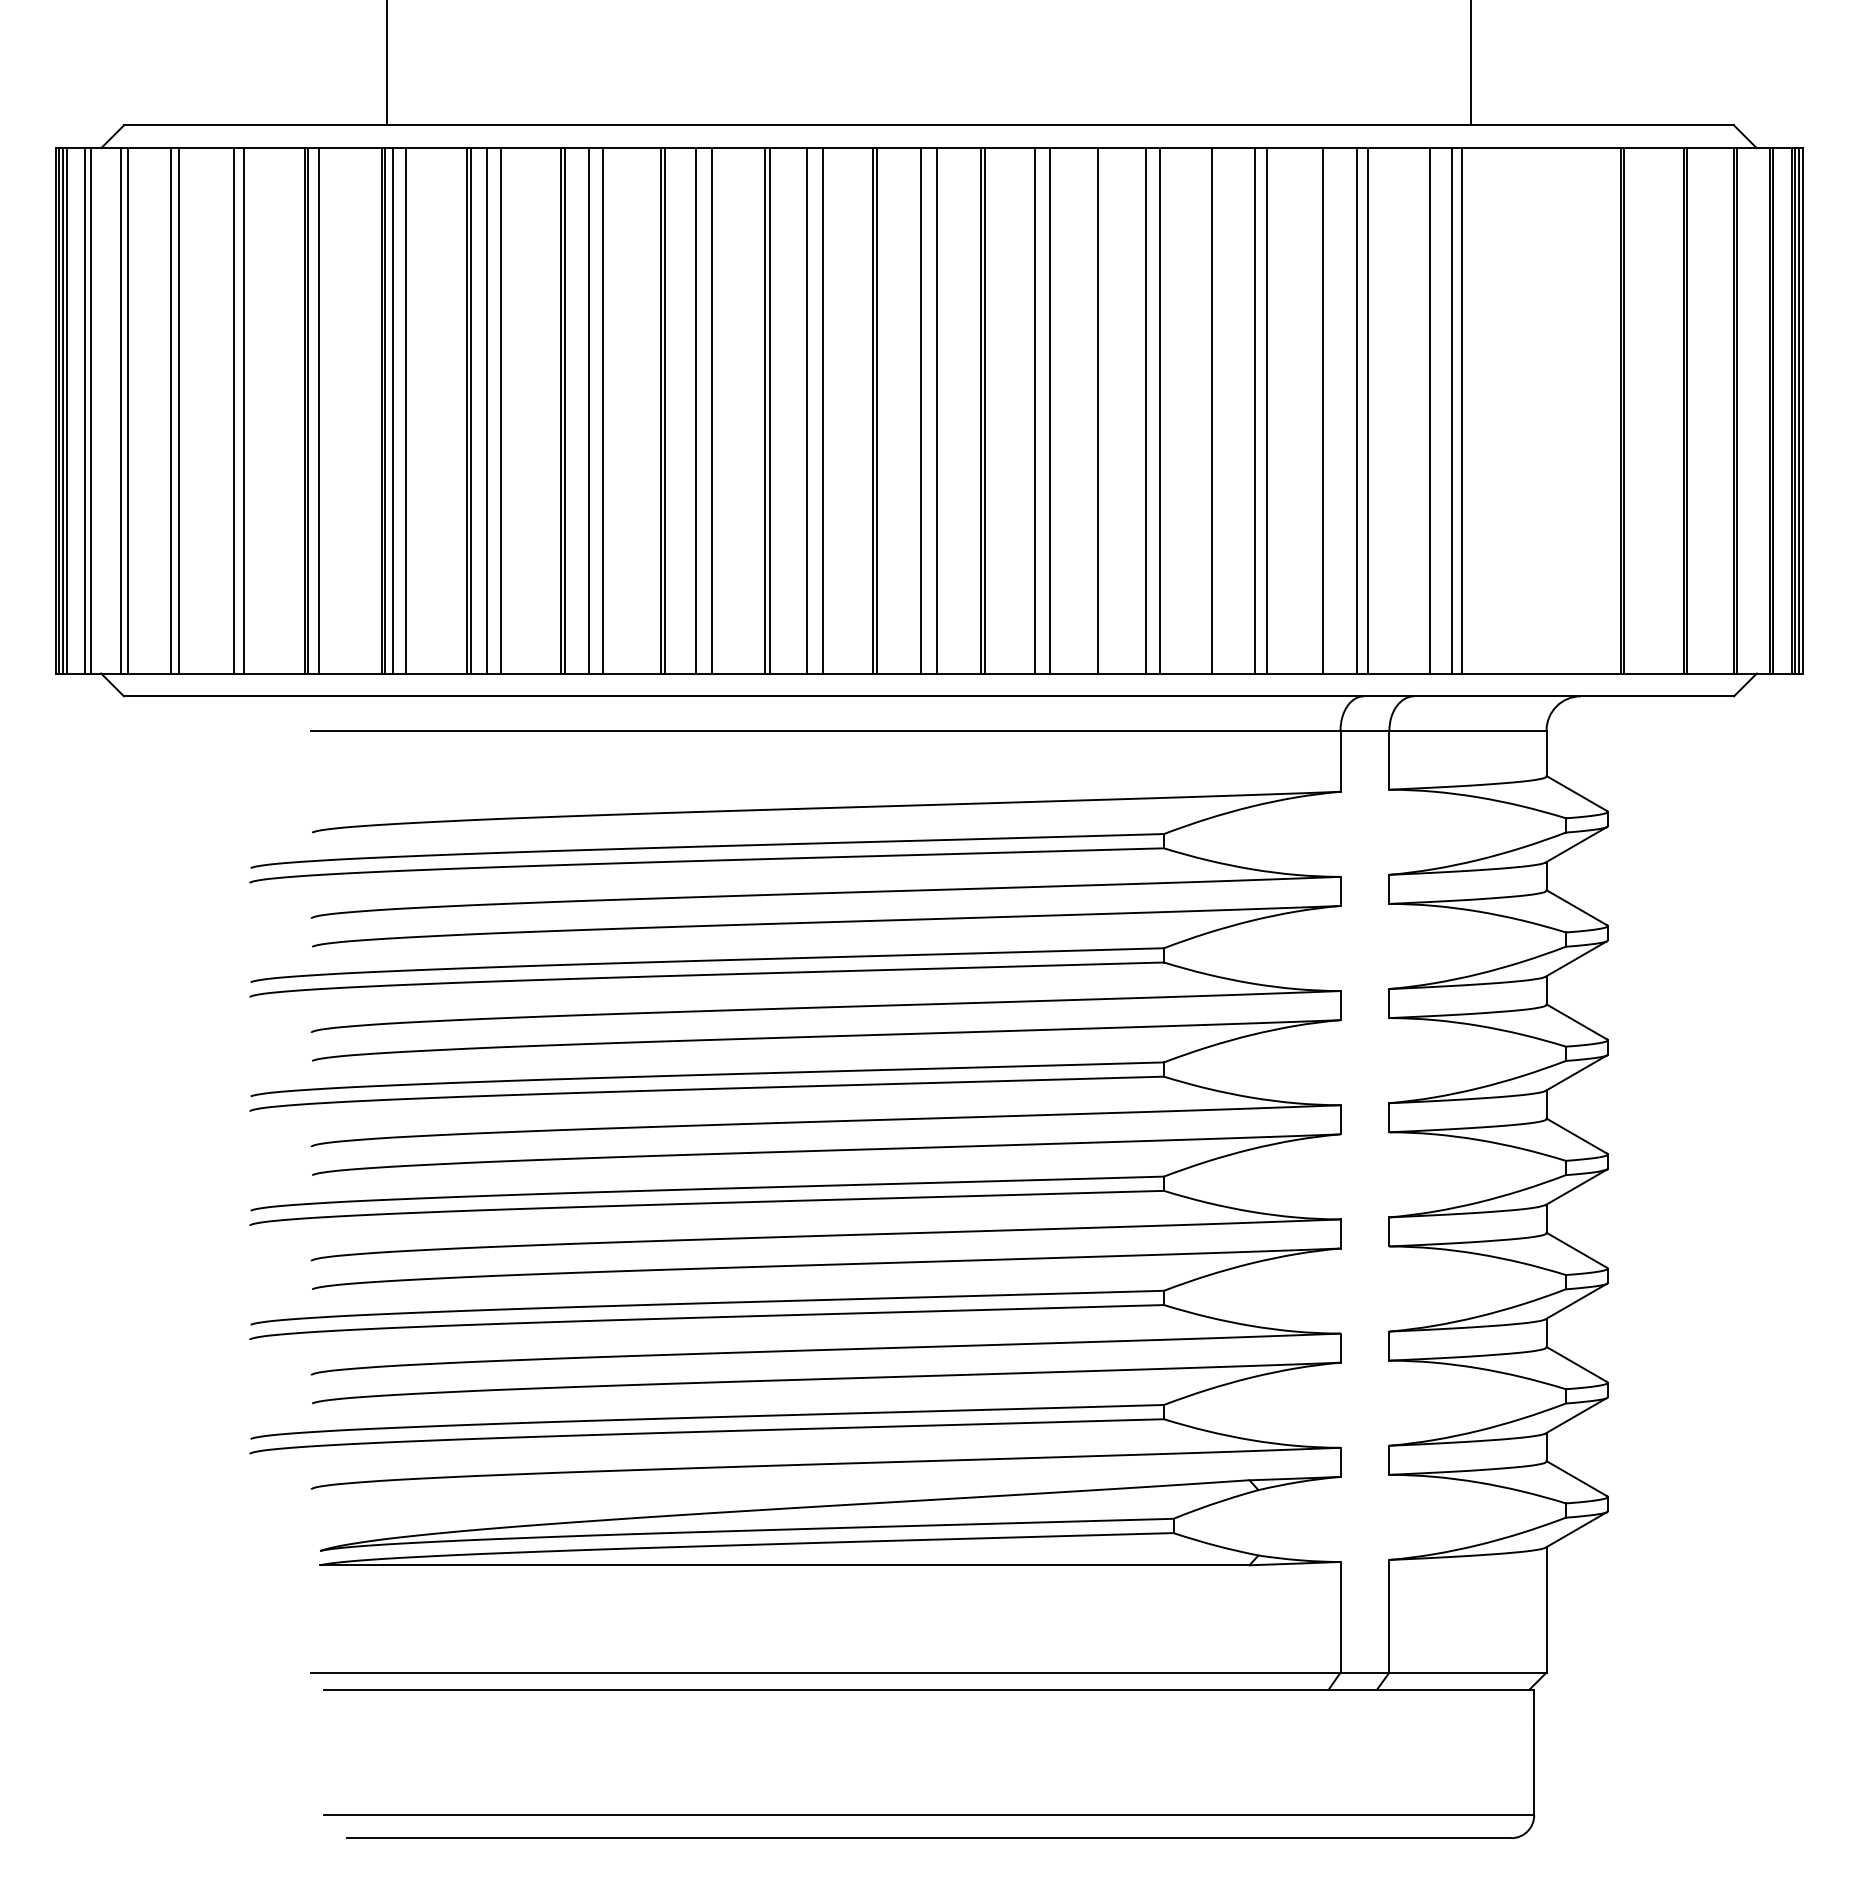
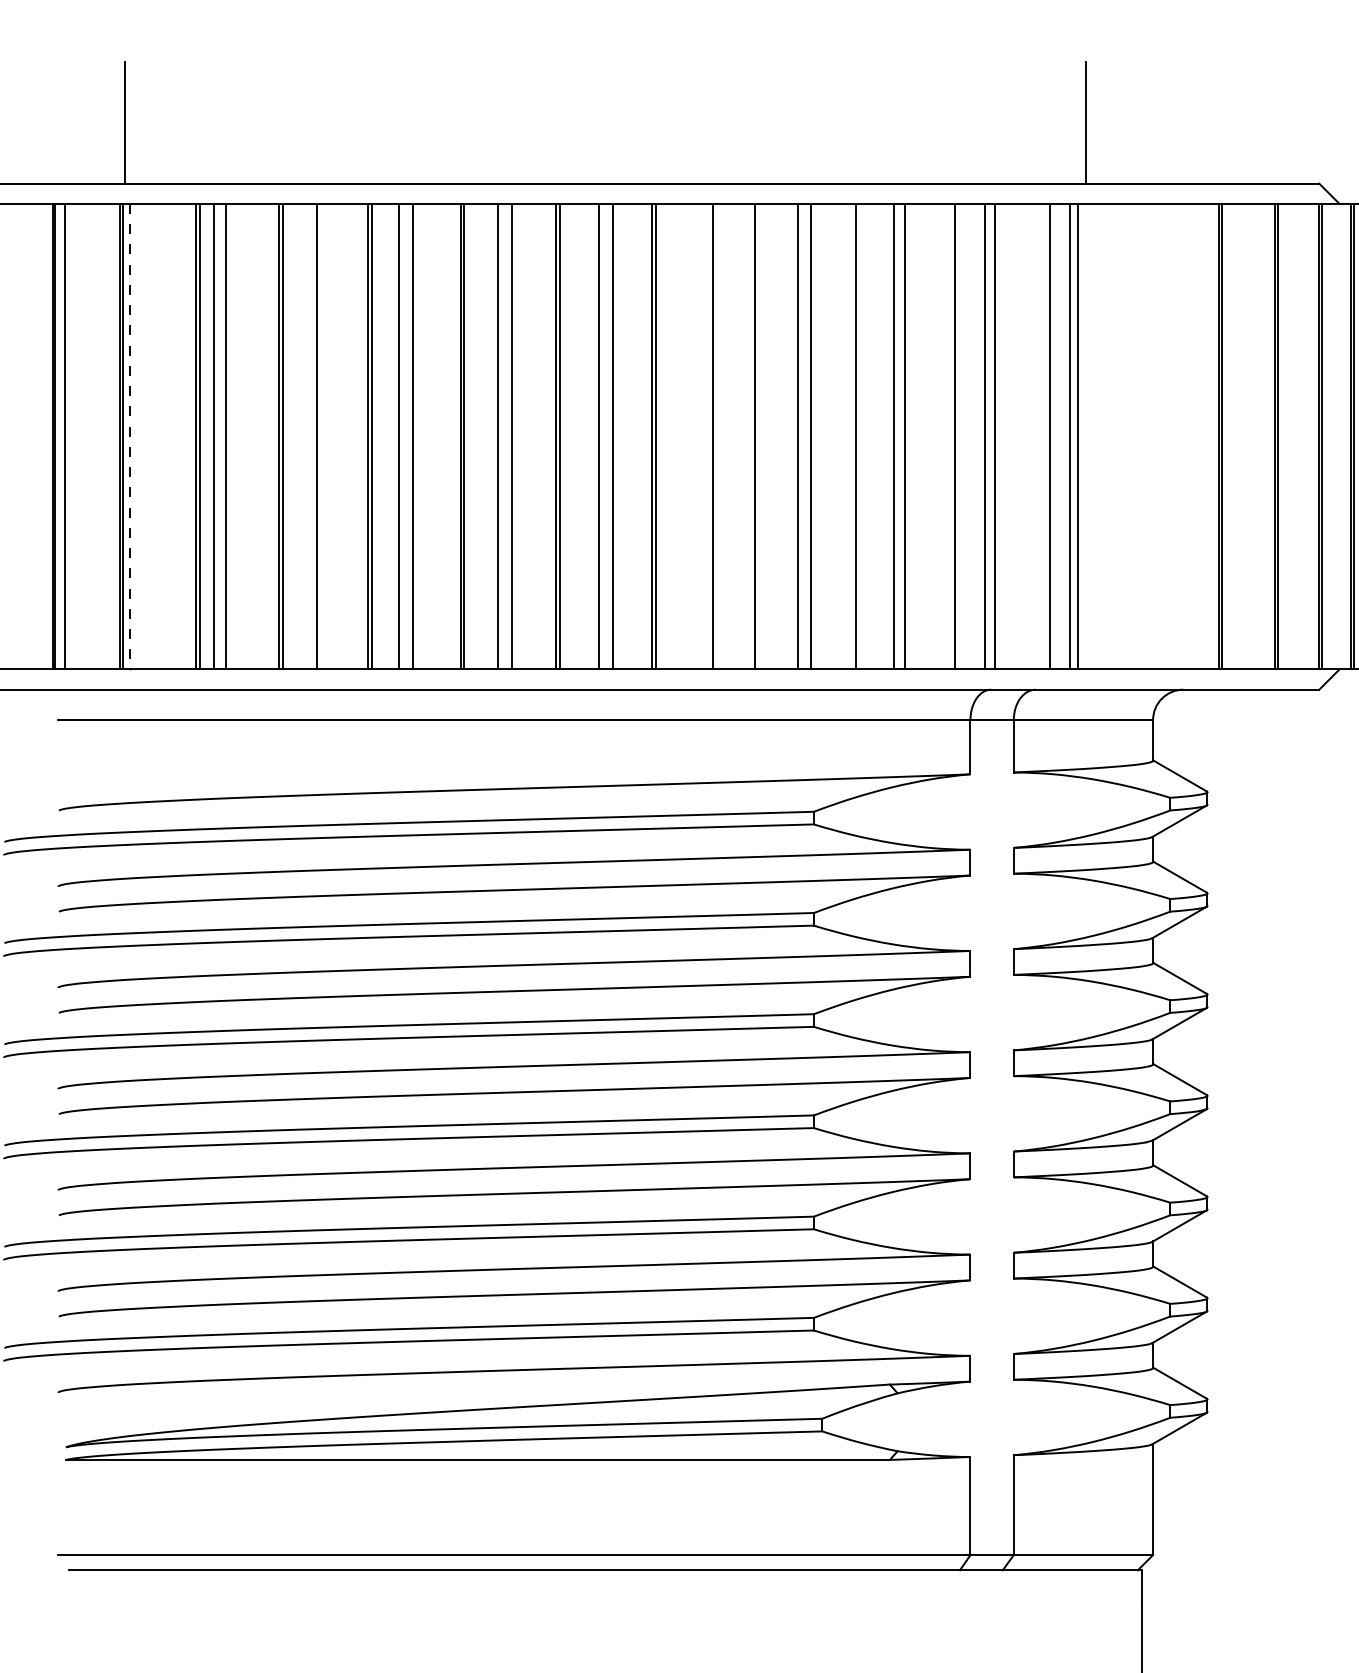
line: (392, 410) -> (130, 436), solid -> dashed
line: (405, 410) -> (141, 436), removed
line: (588, 410) -> (303, 436), removed
line: (1034, 410) -> (699, 436), removed

